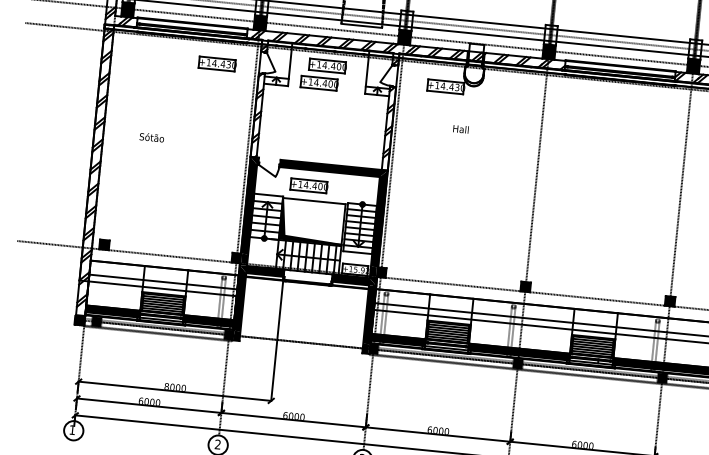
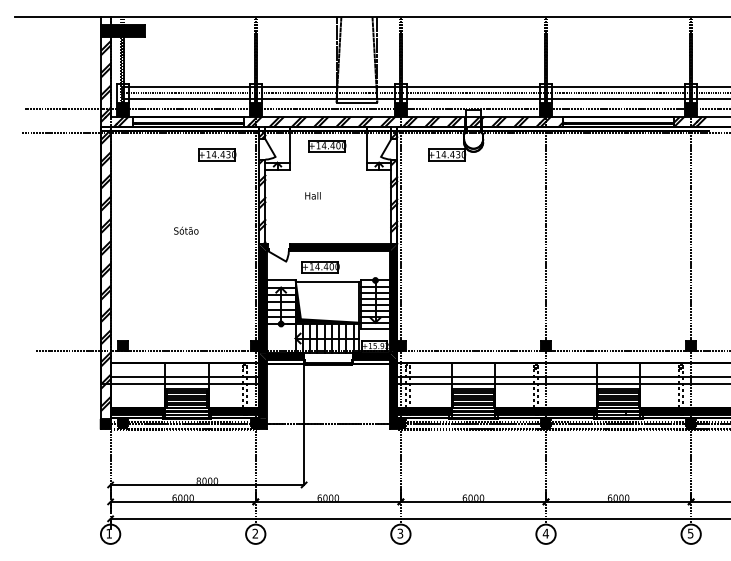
part: (319, 83) -> (320, 164), removed
text: (460, 128) -> (312, 195), moved
text: (152, 137) -> (186, 230), moved

